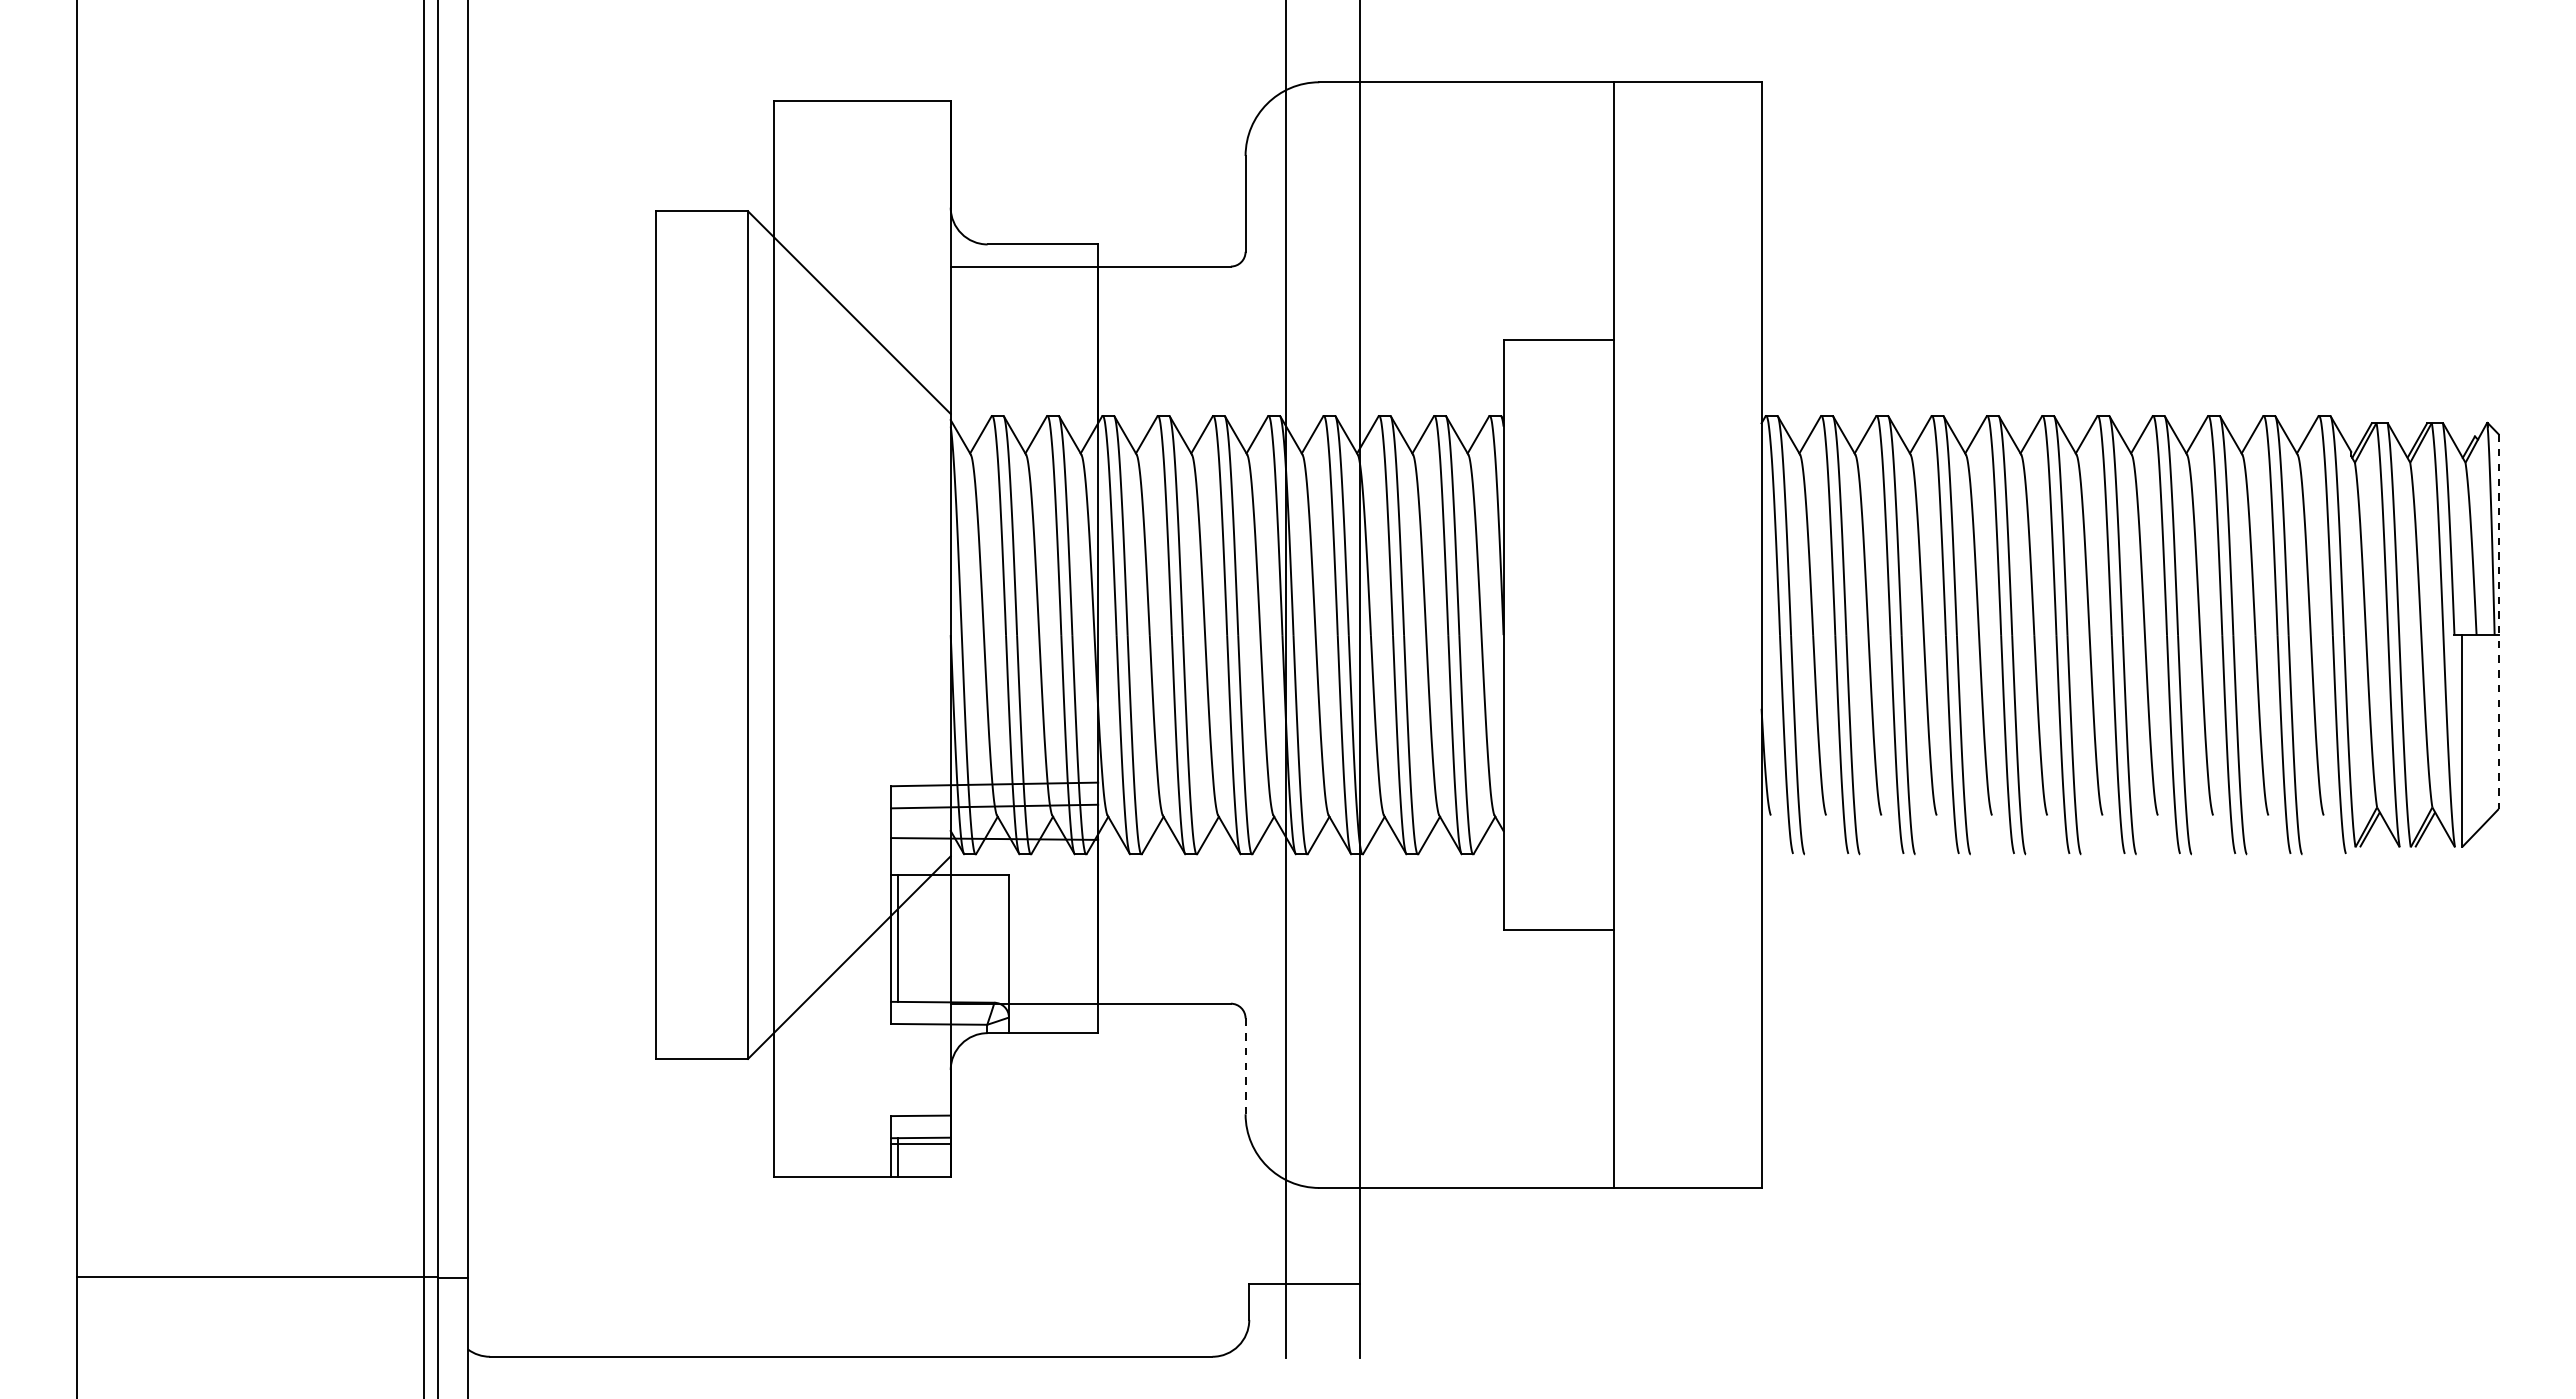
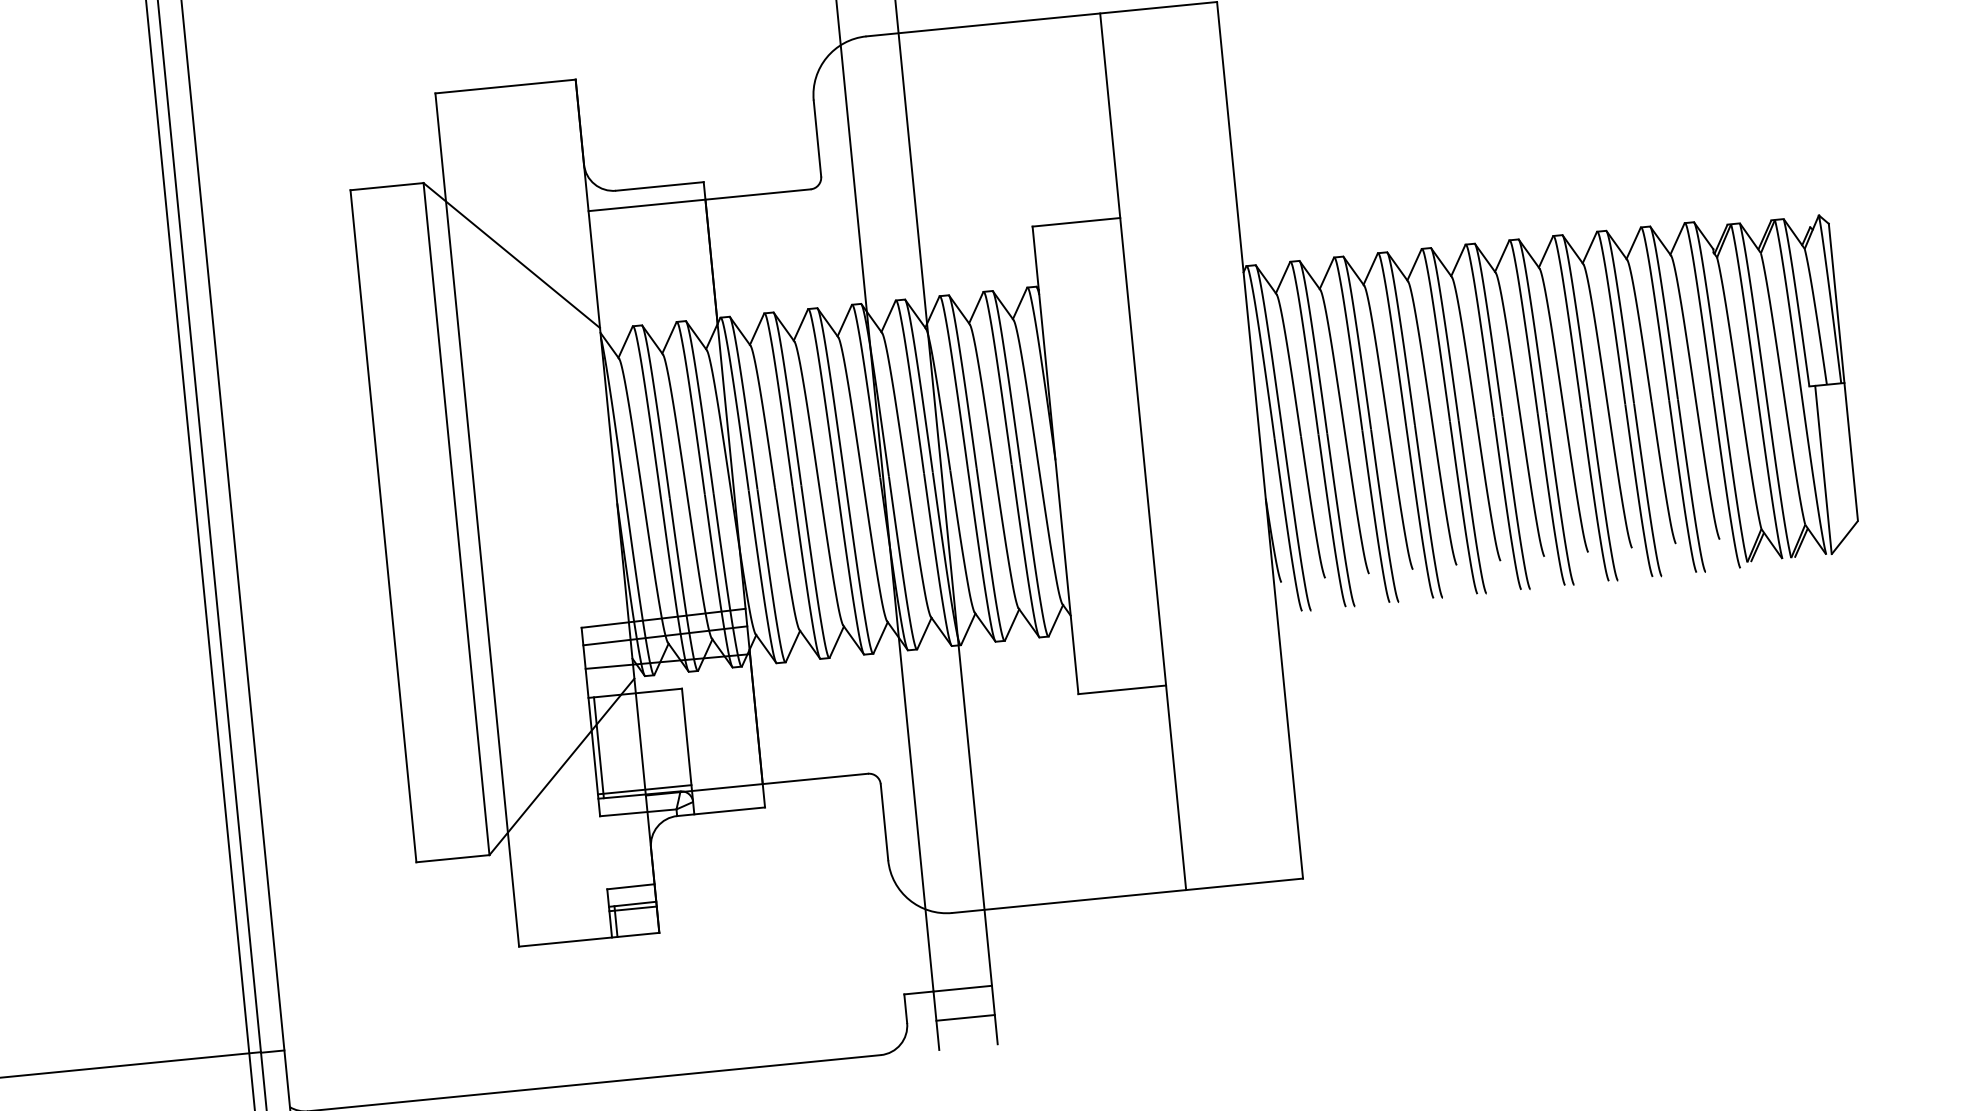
line: (2498, 622) -> (1843, 373), dashed -> solid
line: (949, 996) -> (644, 789), added
line: (1245, 1066) -> (884, 822), dashed -> solid
line: (1322, 1320) -> (965, 1017), added

